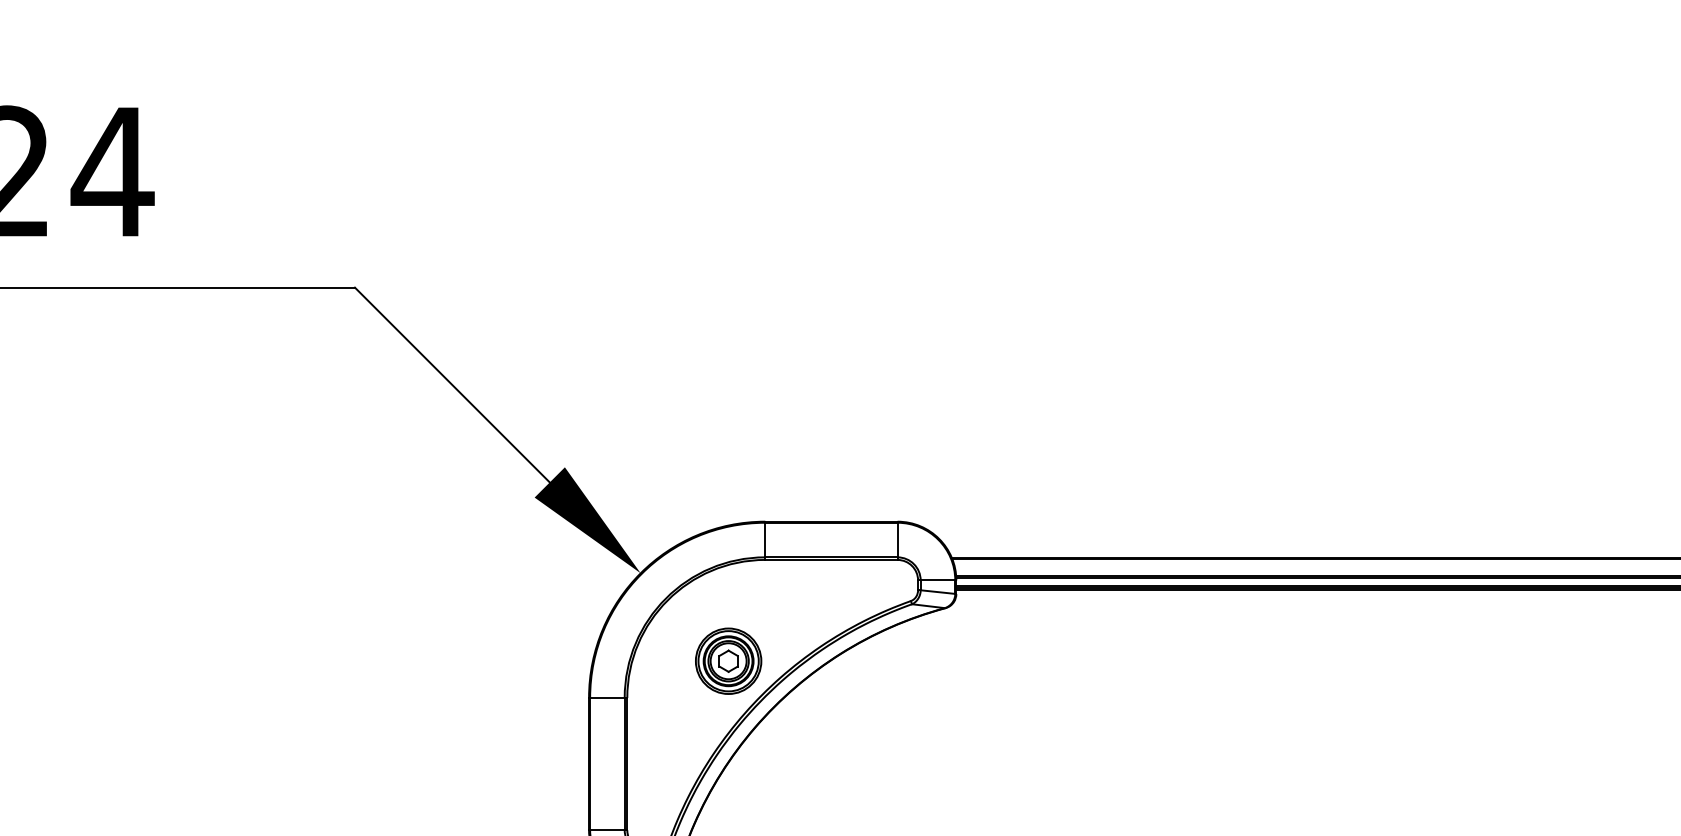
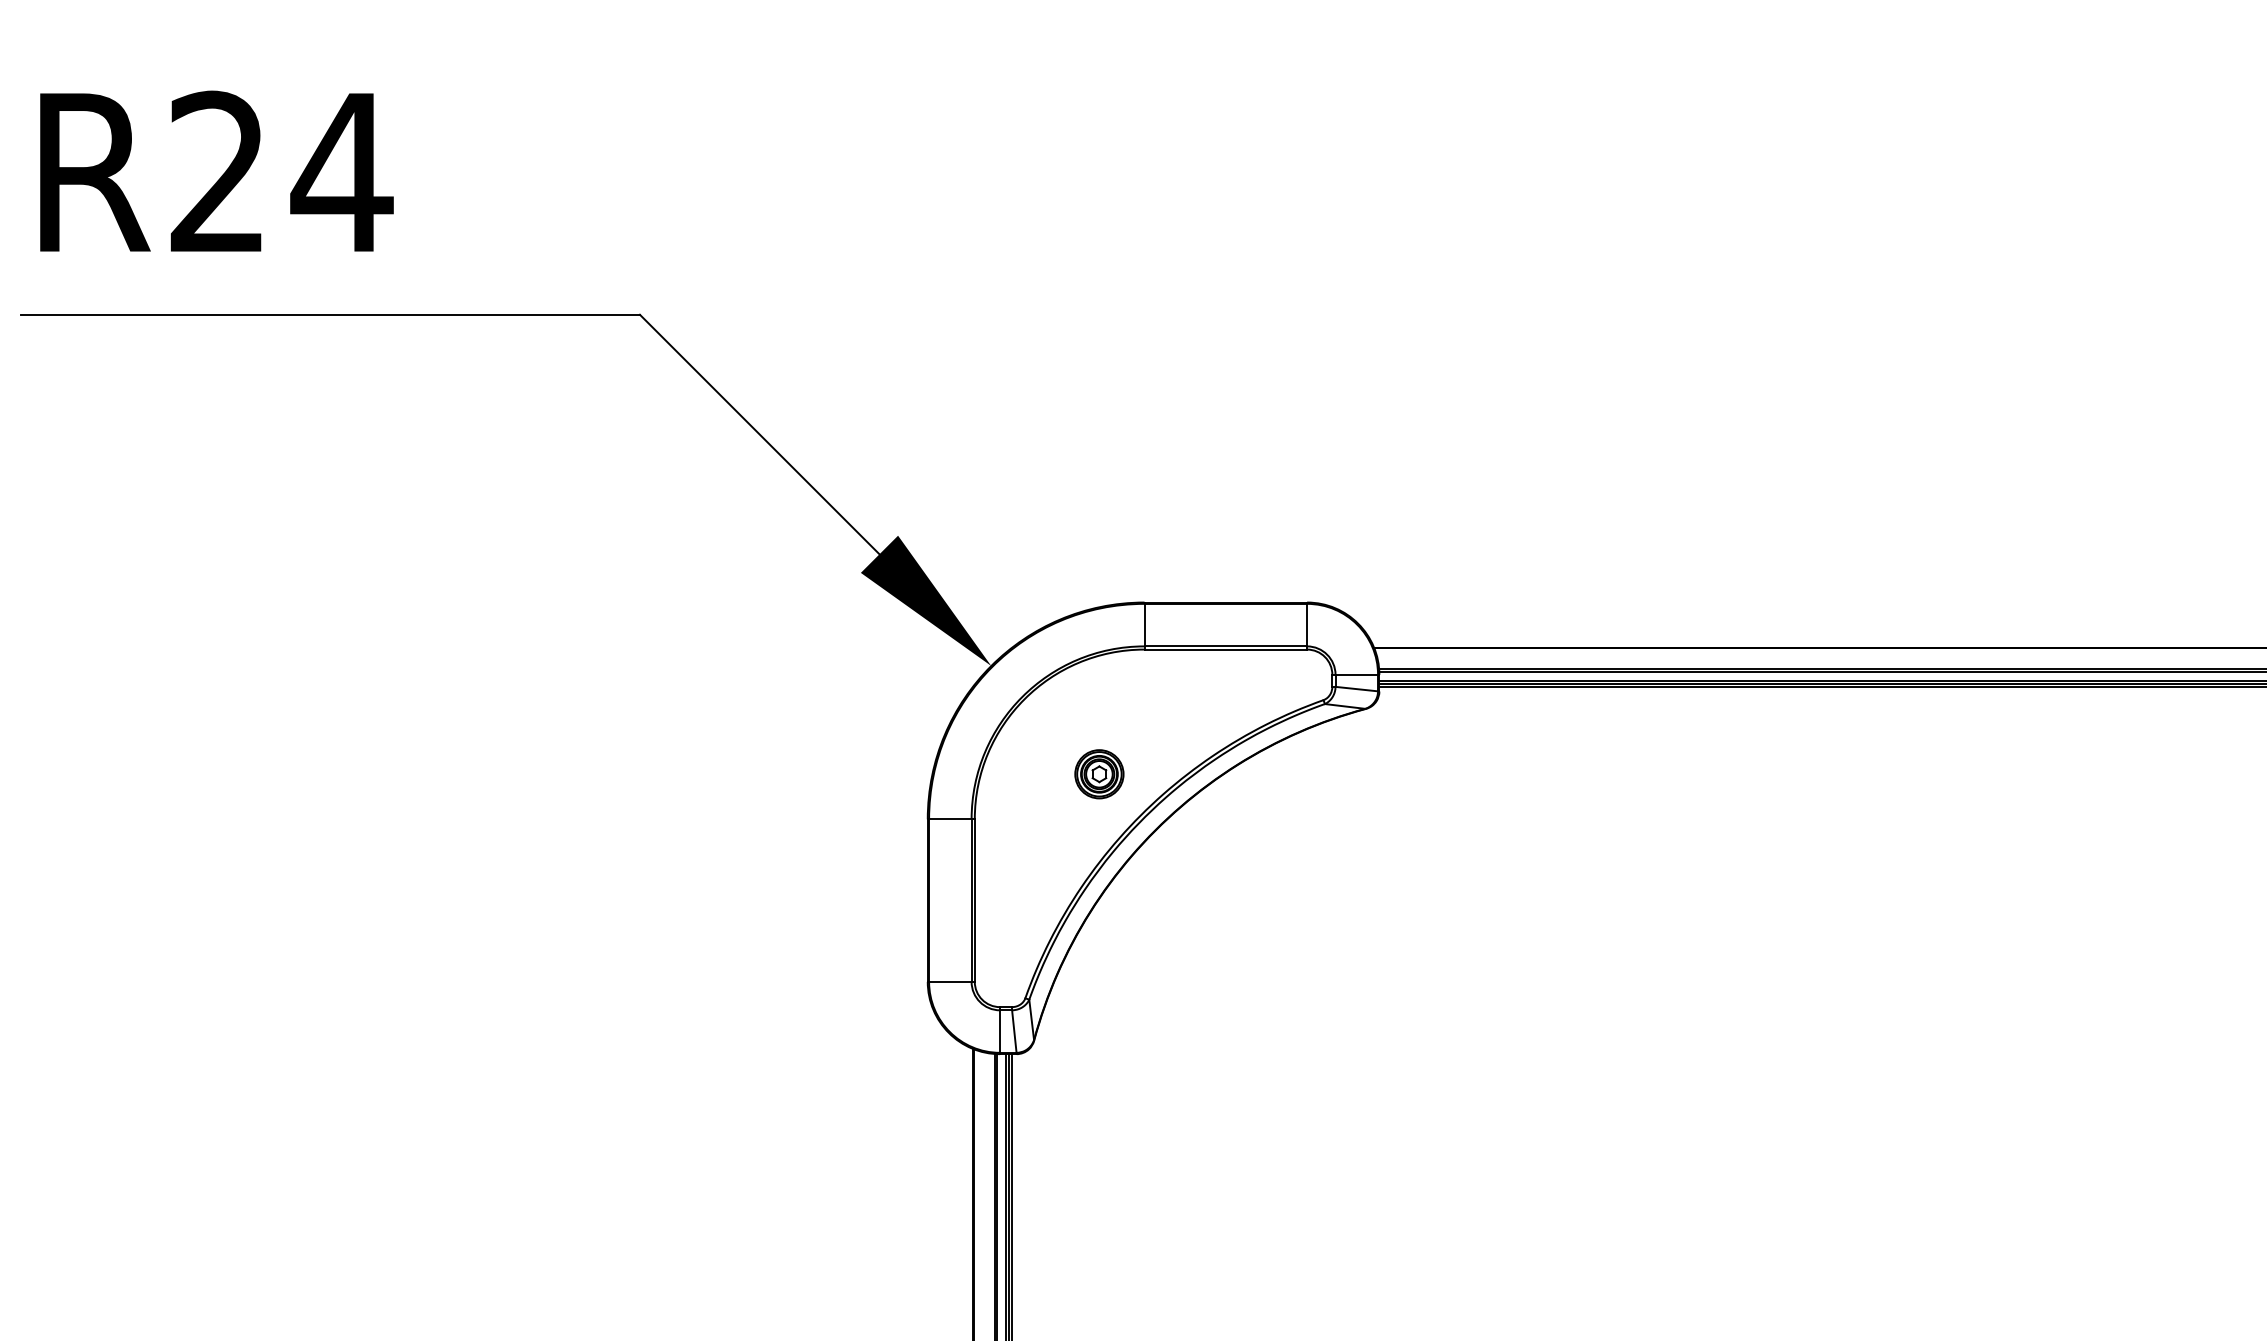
part: (728, 661) -> (1099, 774), size x0.6

